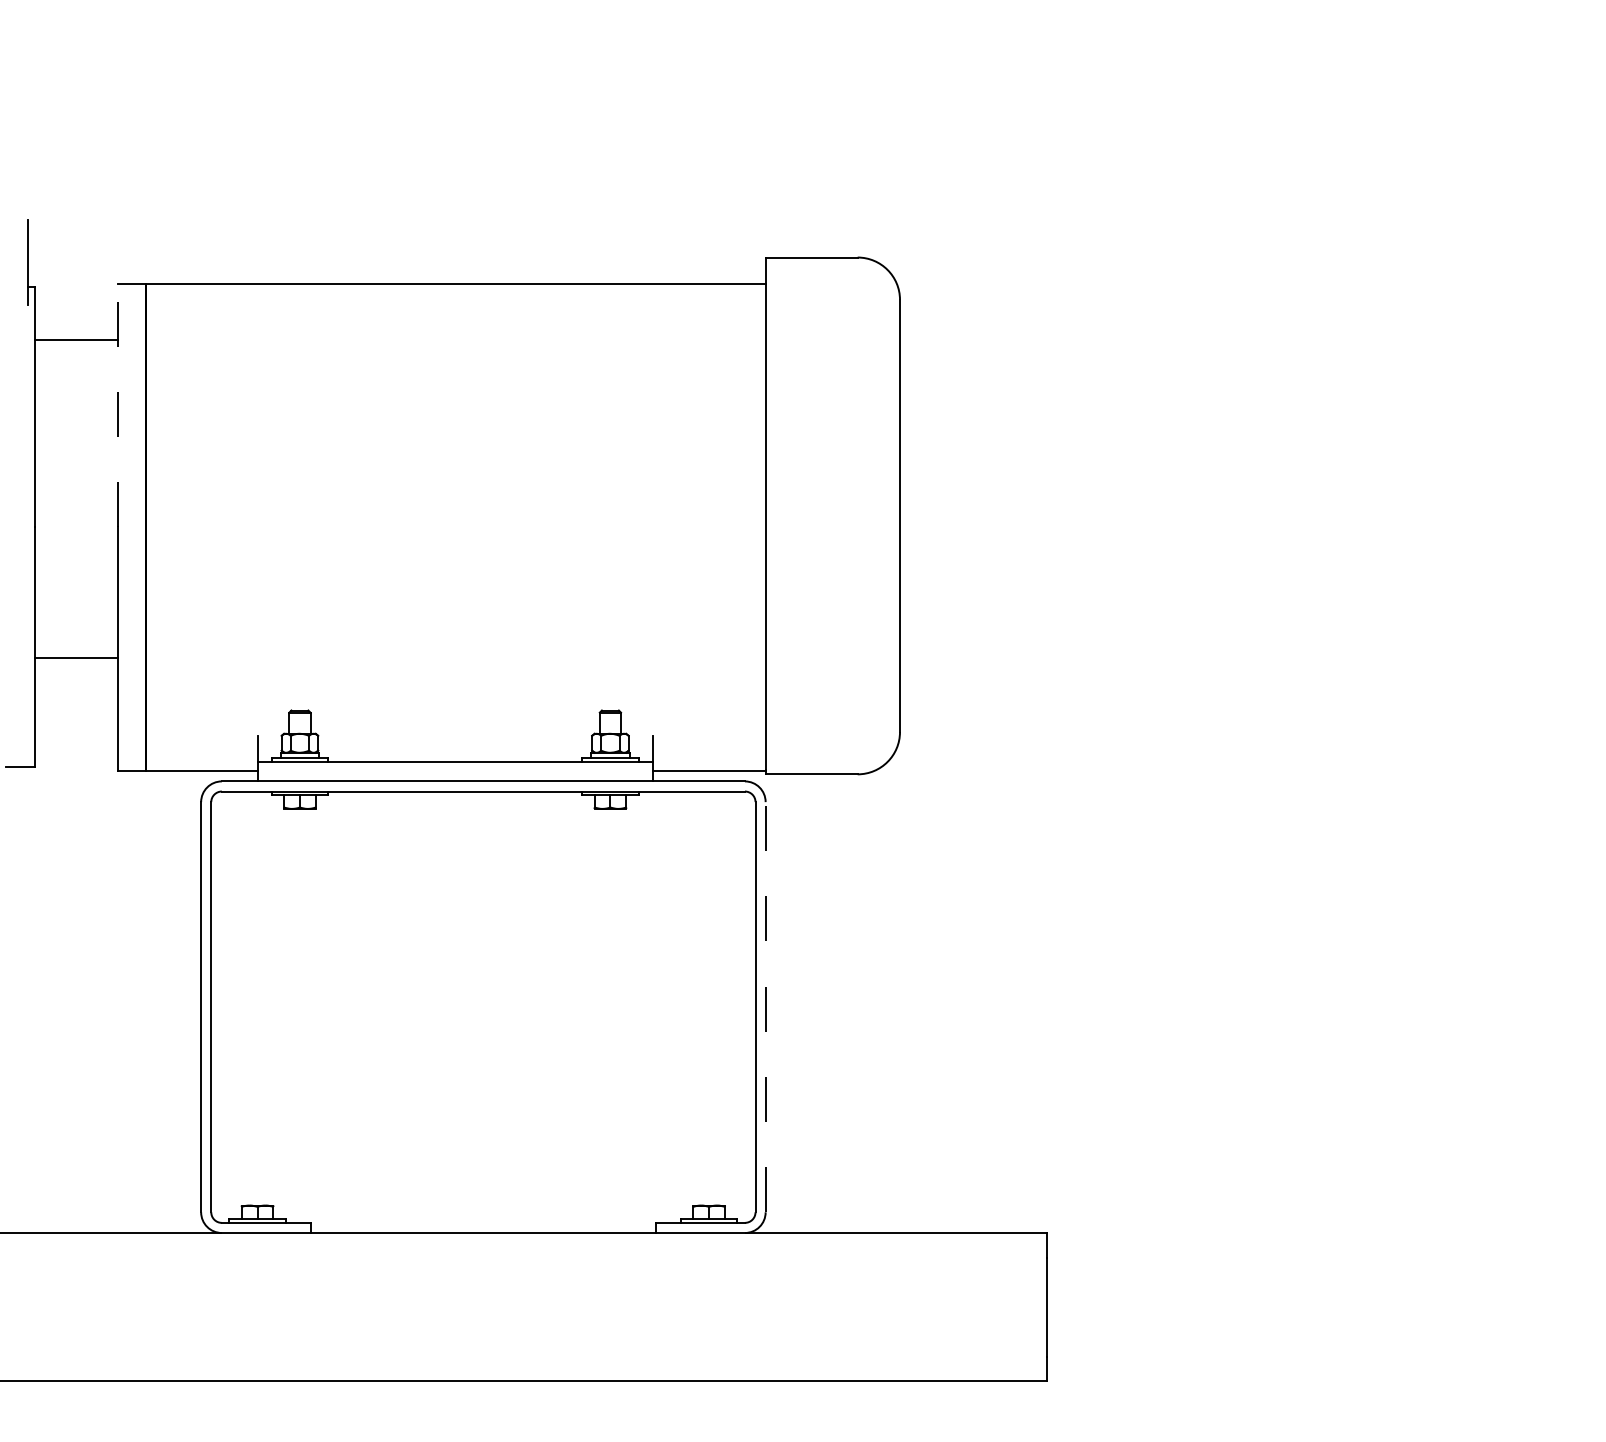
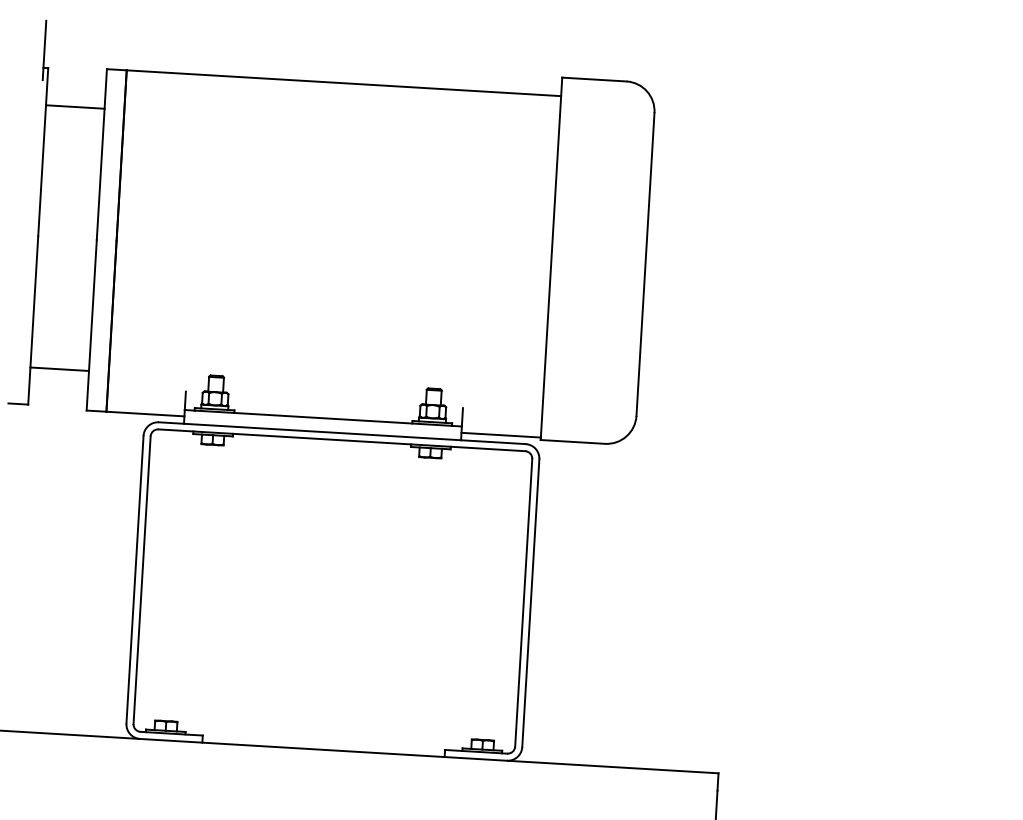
line: (118, 405) -> (102, 154), dashed -> solid
line: (76, 658) -> (59, 369), moved
line: (765, 1006) -> (530, 602), dashed -> solid

